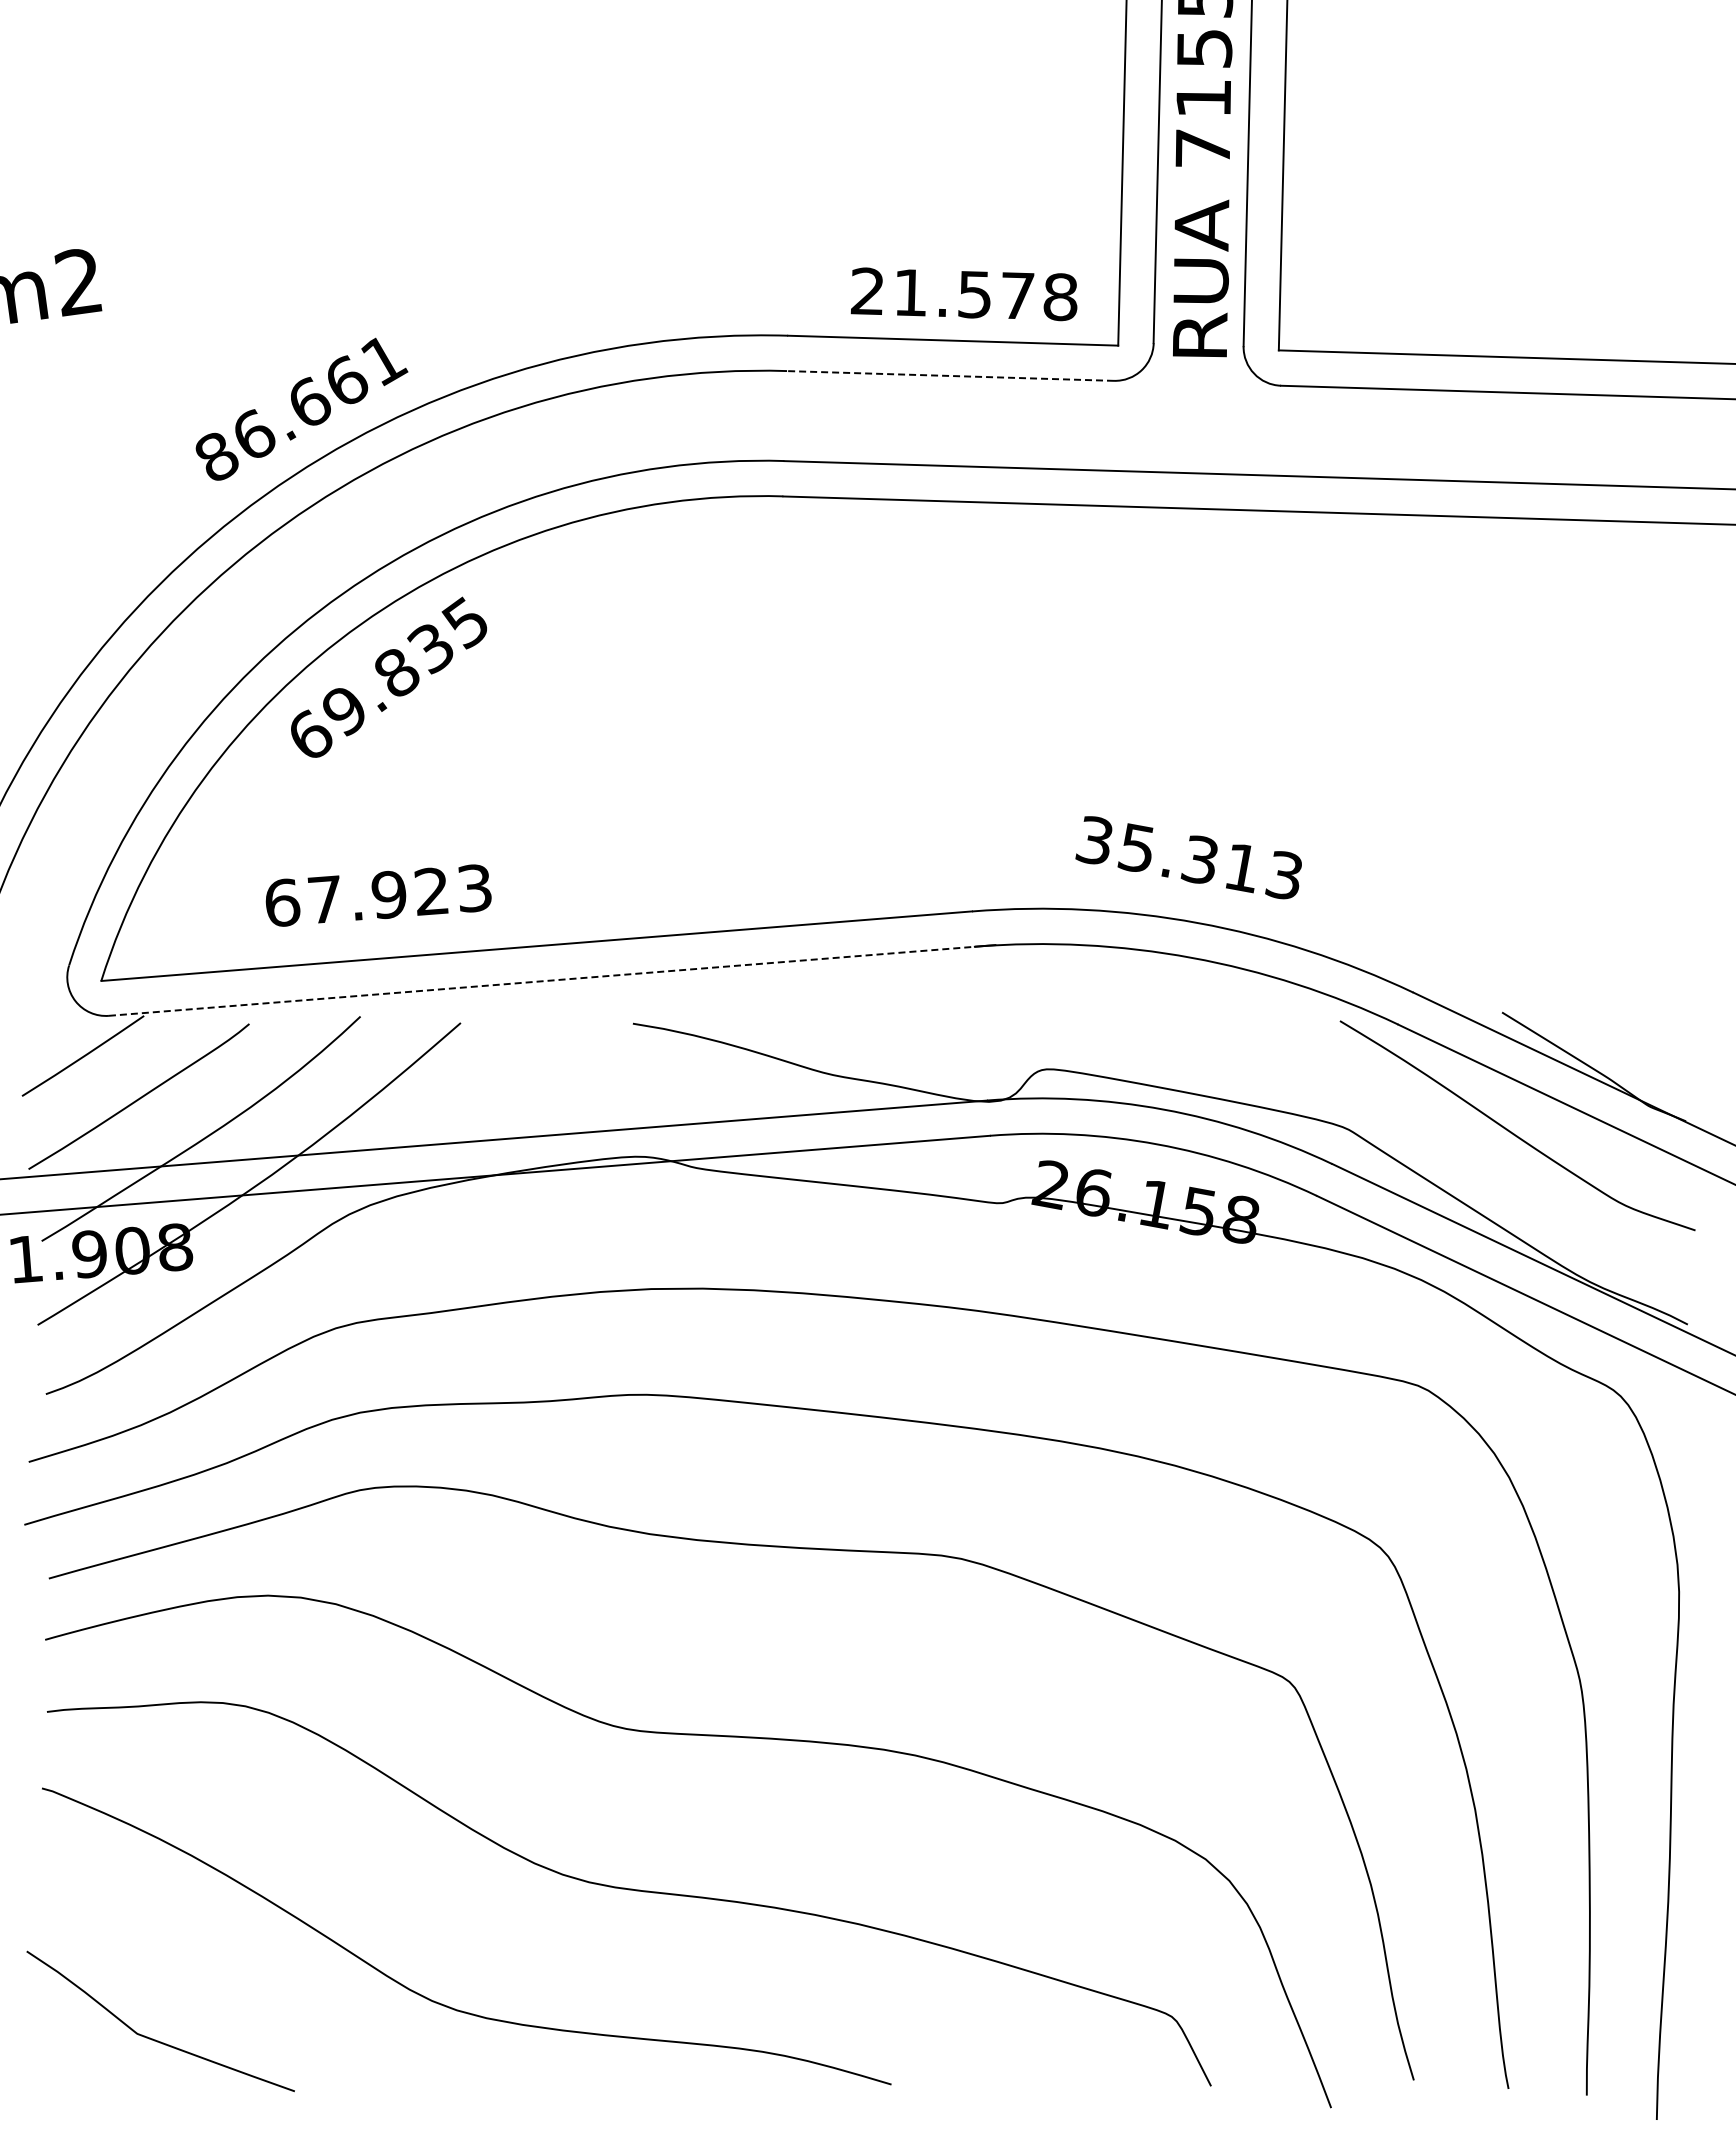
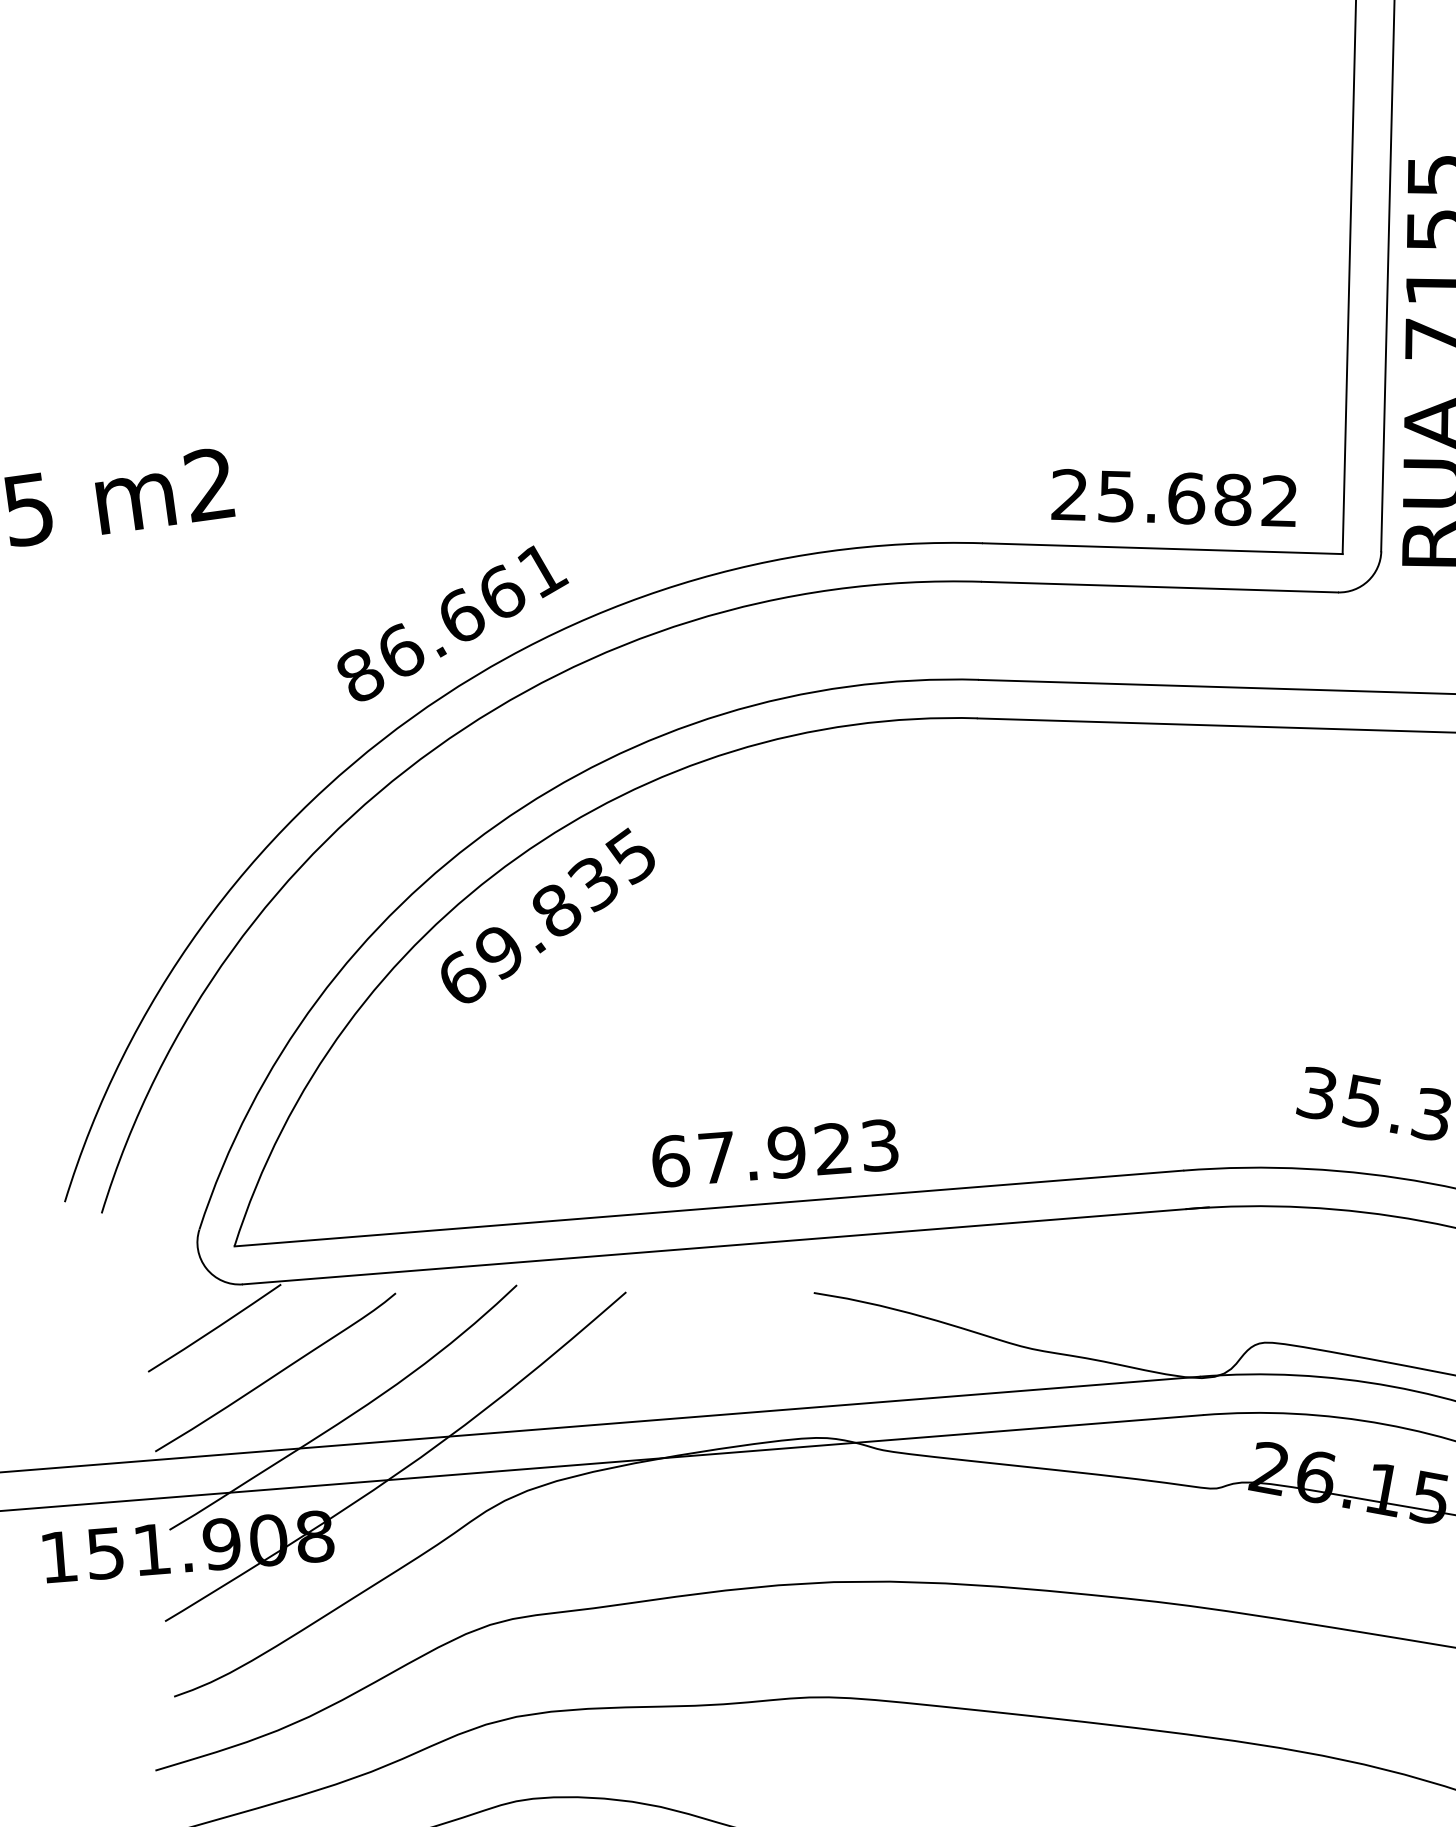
text: (985, 295) -> (1197, 499), 21.578 -> 25.682
line: (950, 375) -> (1159, 586), dashed -> solid
text: (378, 895) -> (775, 1153), moved
line: (542, 981) -> (715, 1246), dashed -> solid

